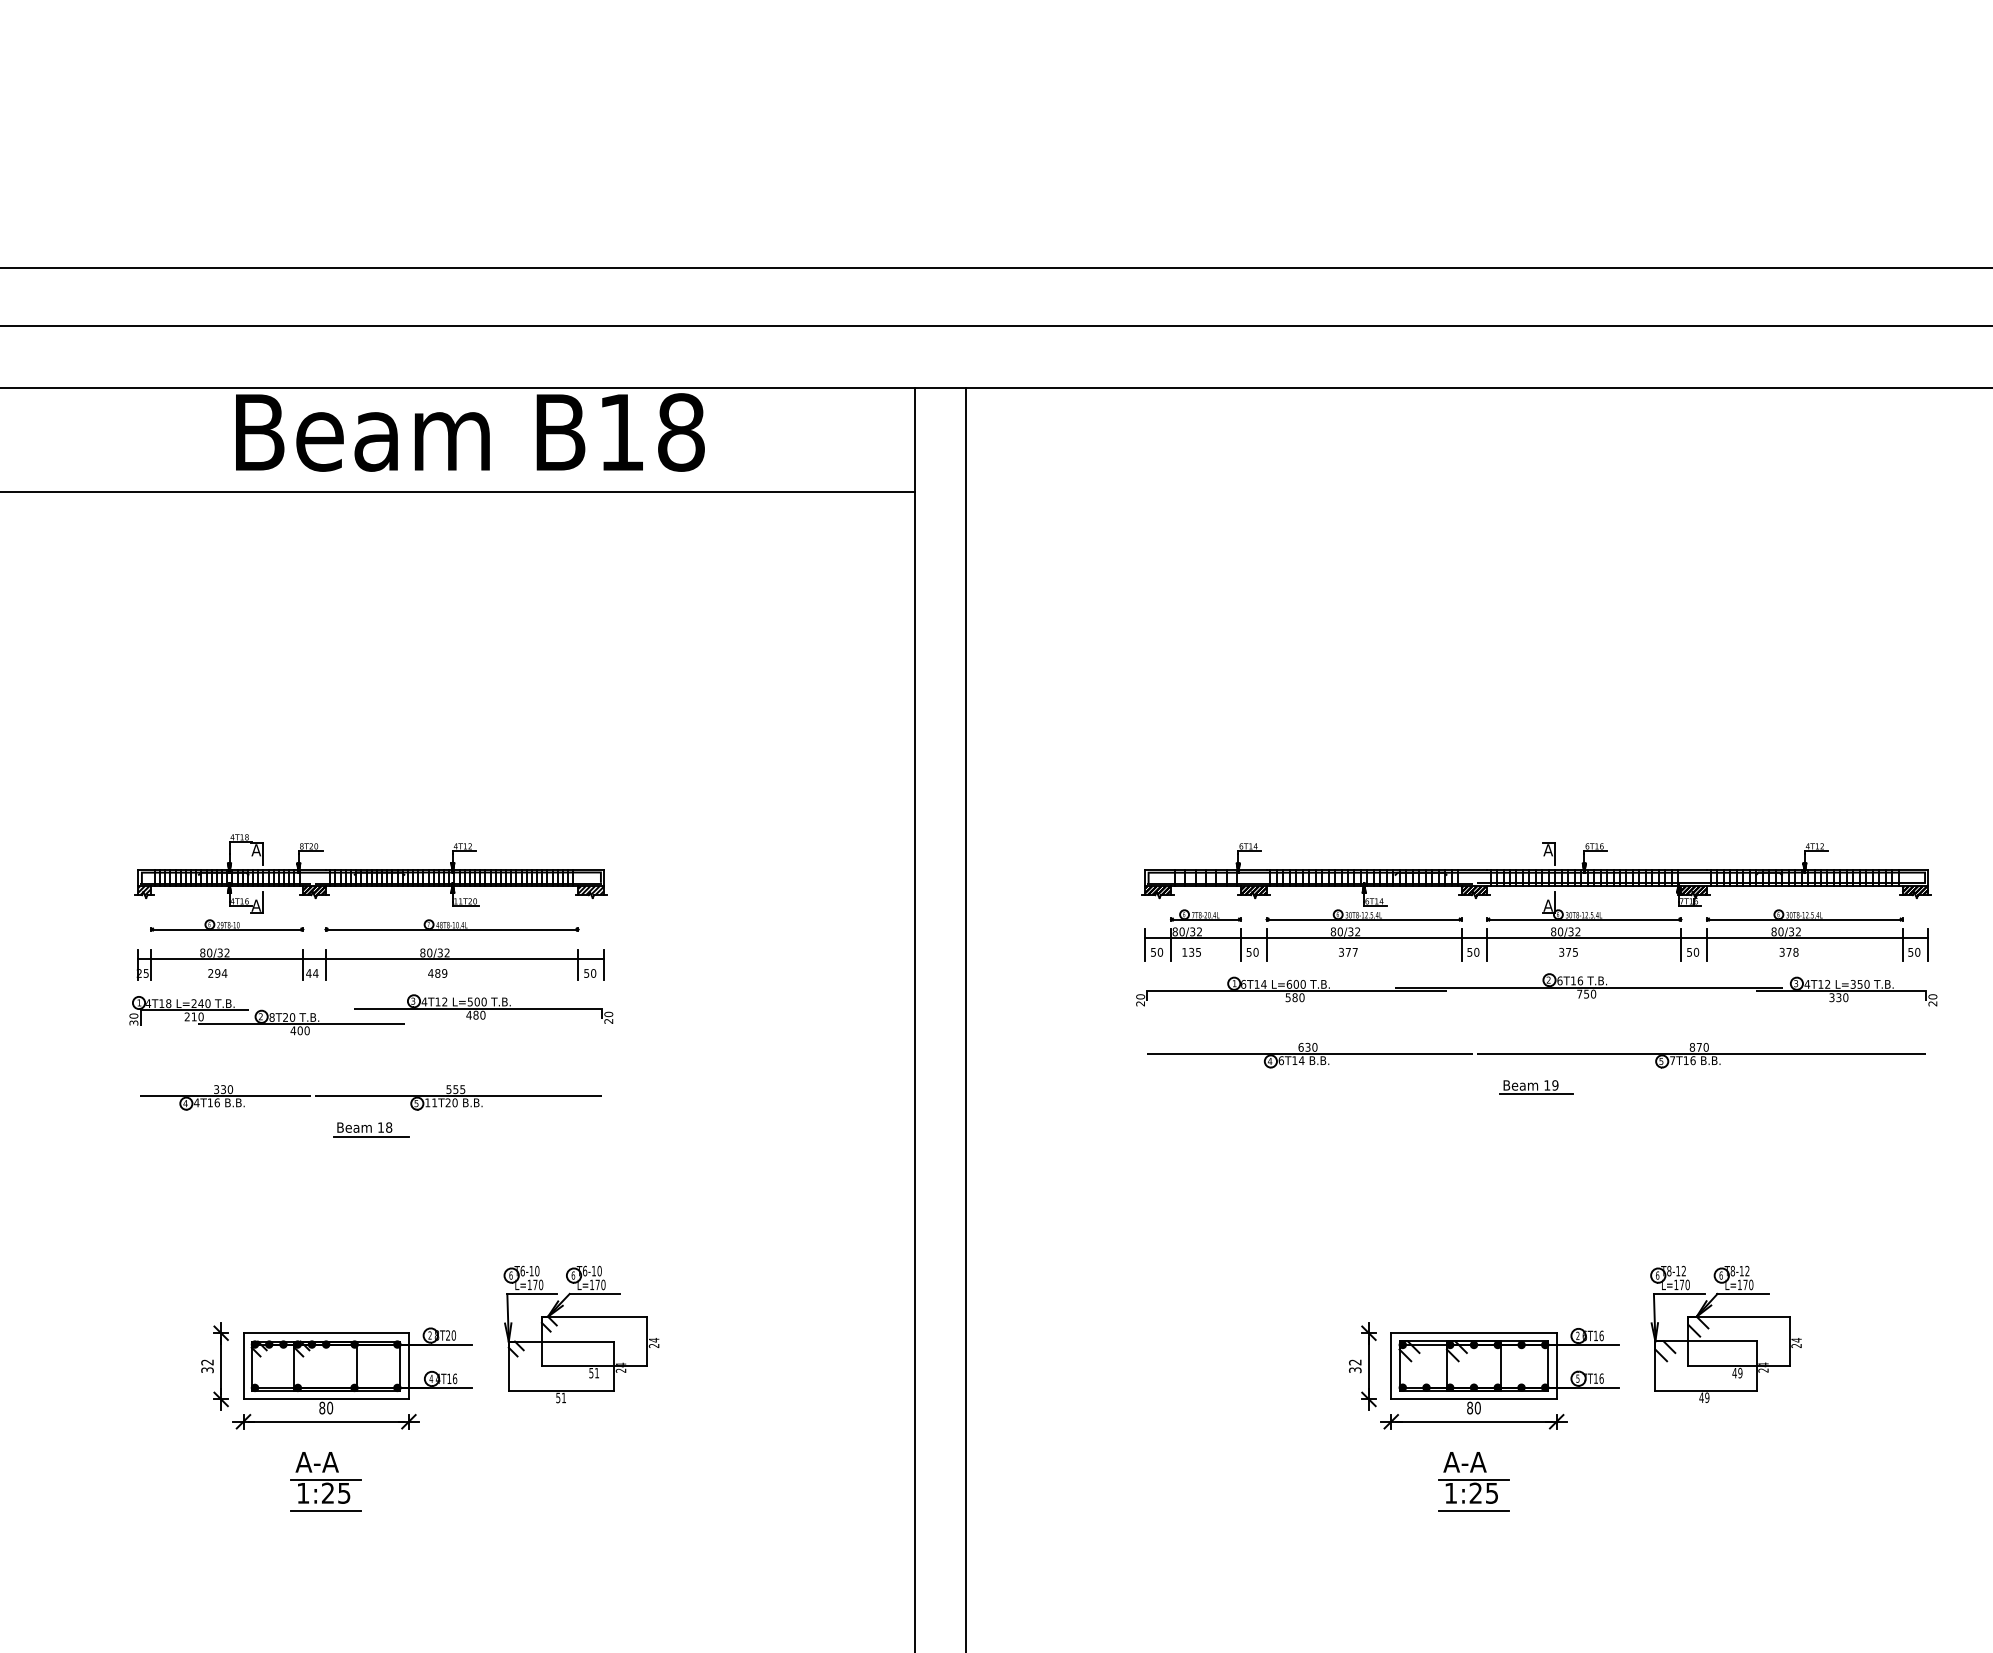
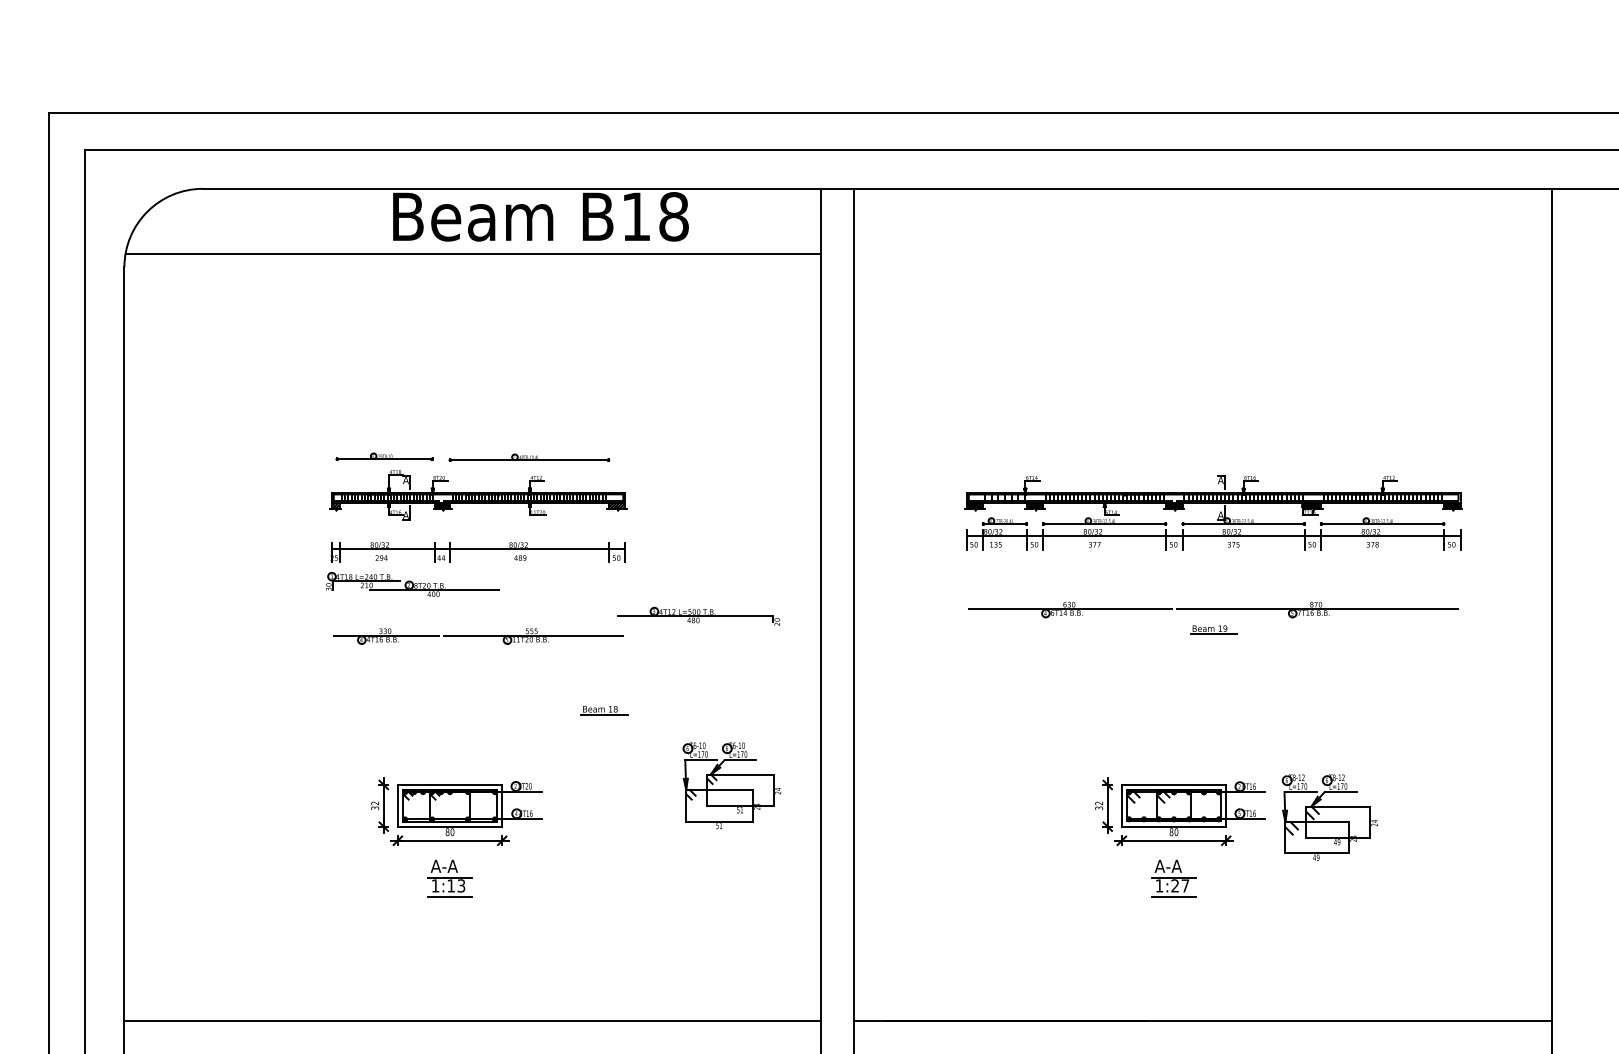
part: (227, 925) -> (384, 456), moved
part: (452, 925) -> (529, 457), moved
part: (1536, 988) -> (1213, 567), removed
part: (483, 1007) -> (698, 615), moved
part: (371, 1129) -> (604, 710), moved
part: (580, 1334) -> (731, 785), moved
part: (1725, 1334) -> (1329, 817), moved
text: (336, 1492) -> (456, 885), 1:25 -> 1:13
text: (1492, 1492) -> (1185, 885), 1:25 -> 1:27

